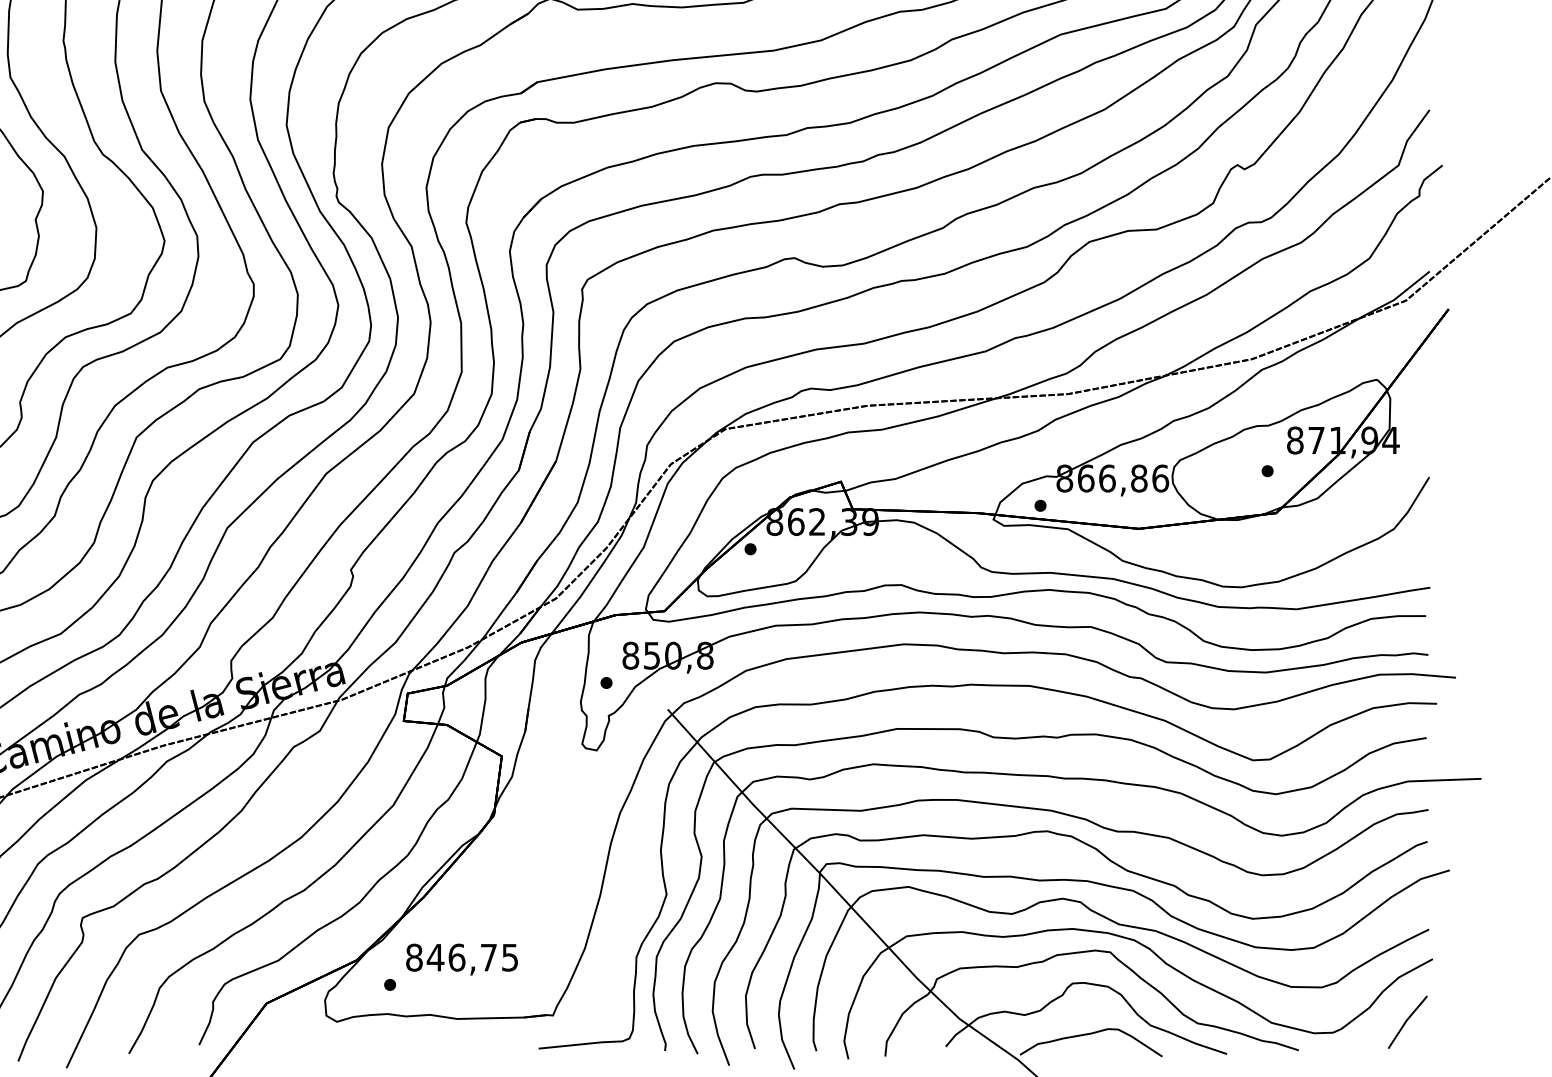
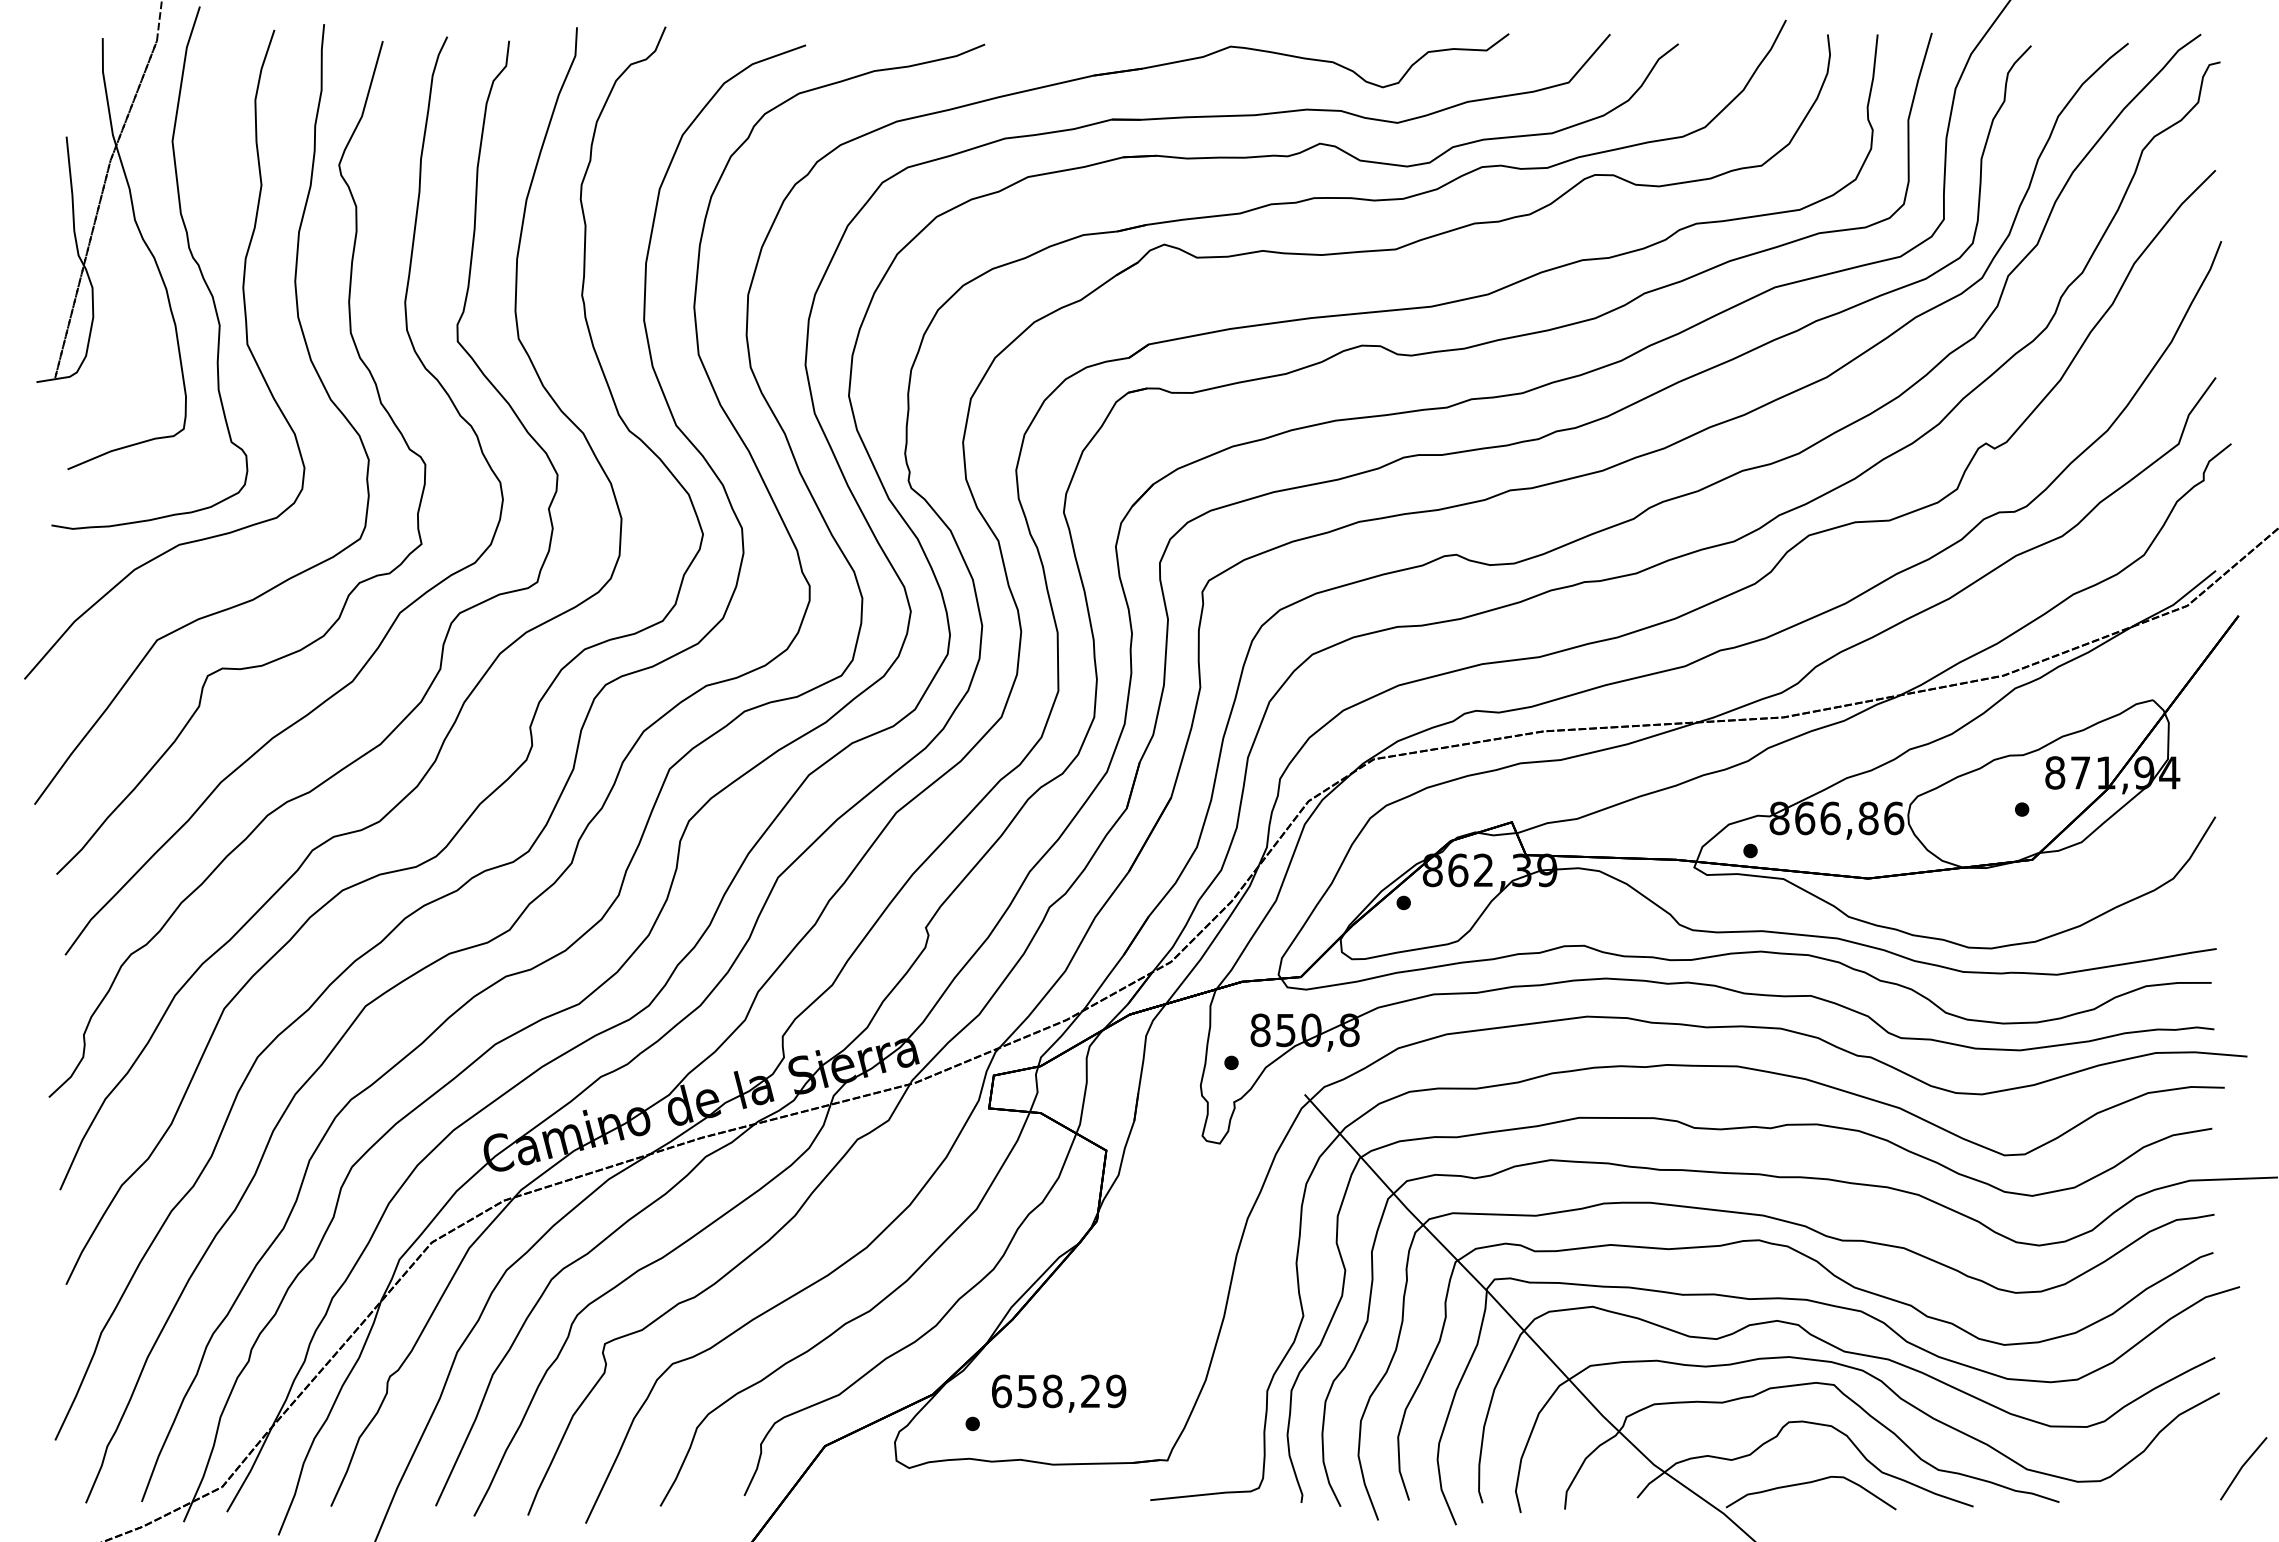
text: (461, 957) -> (1058, 1391), 846,75 -> 658,29
line: (1406, 1022) -> (2242, 1468), moved

